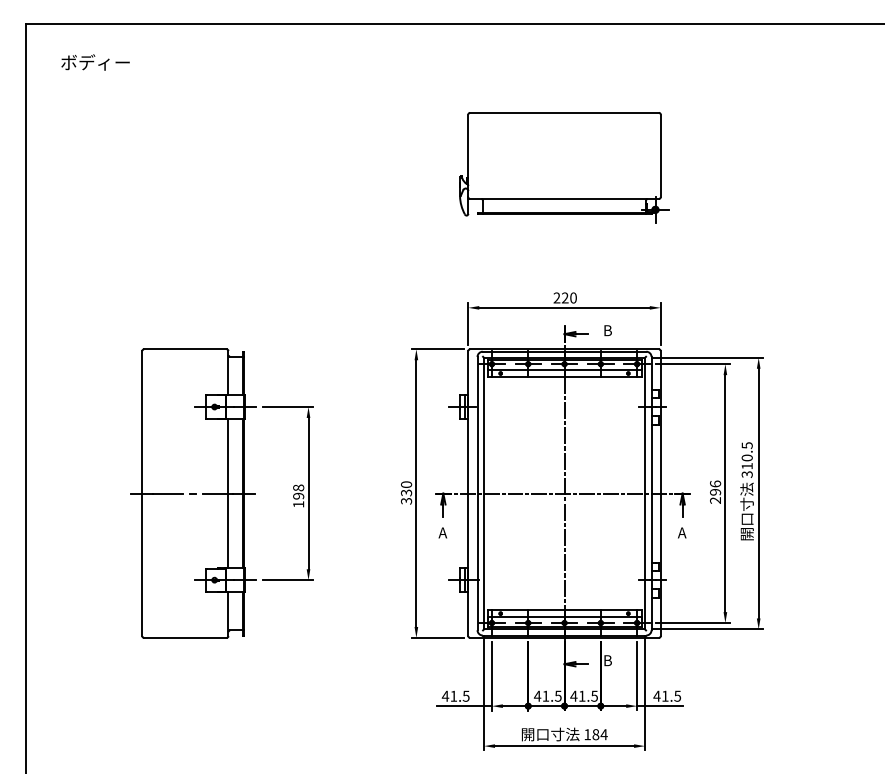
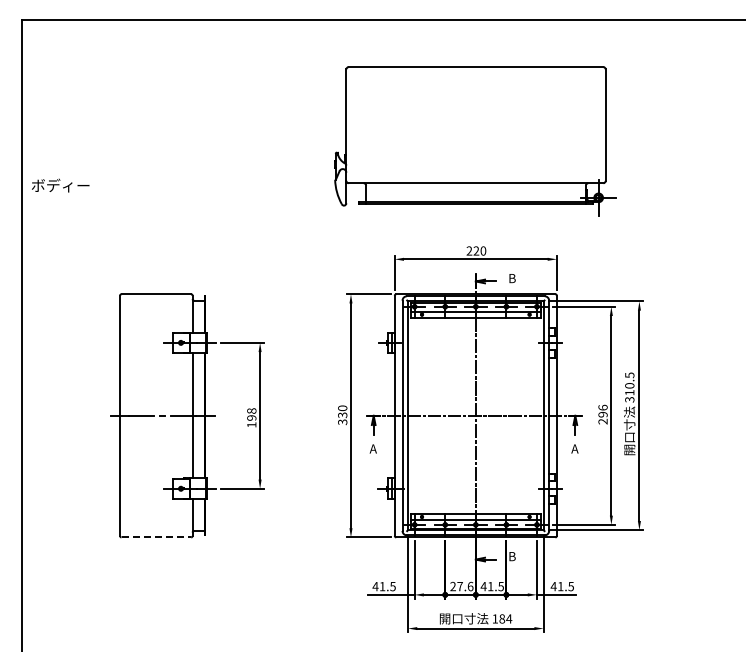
text: (95, 62) -> (60, 185), moved
part: (564, 168) -> (475, 141), size x1.6
line: (185, 638) -> (156, 537), solid -> dashed
text: (547, 696) -> (461, 586), 41.5 -> 27.6

